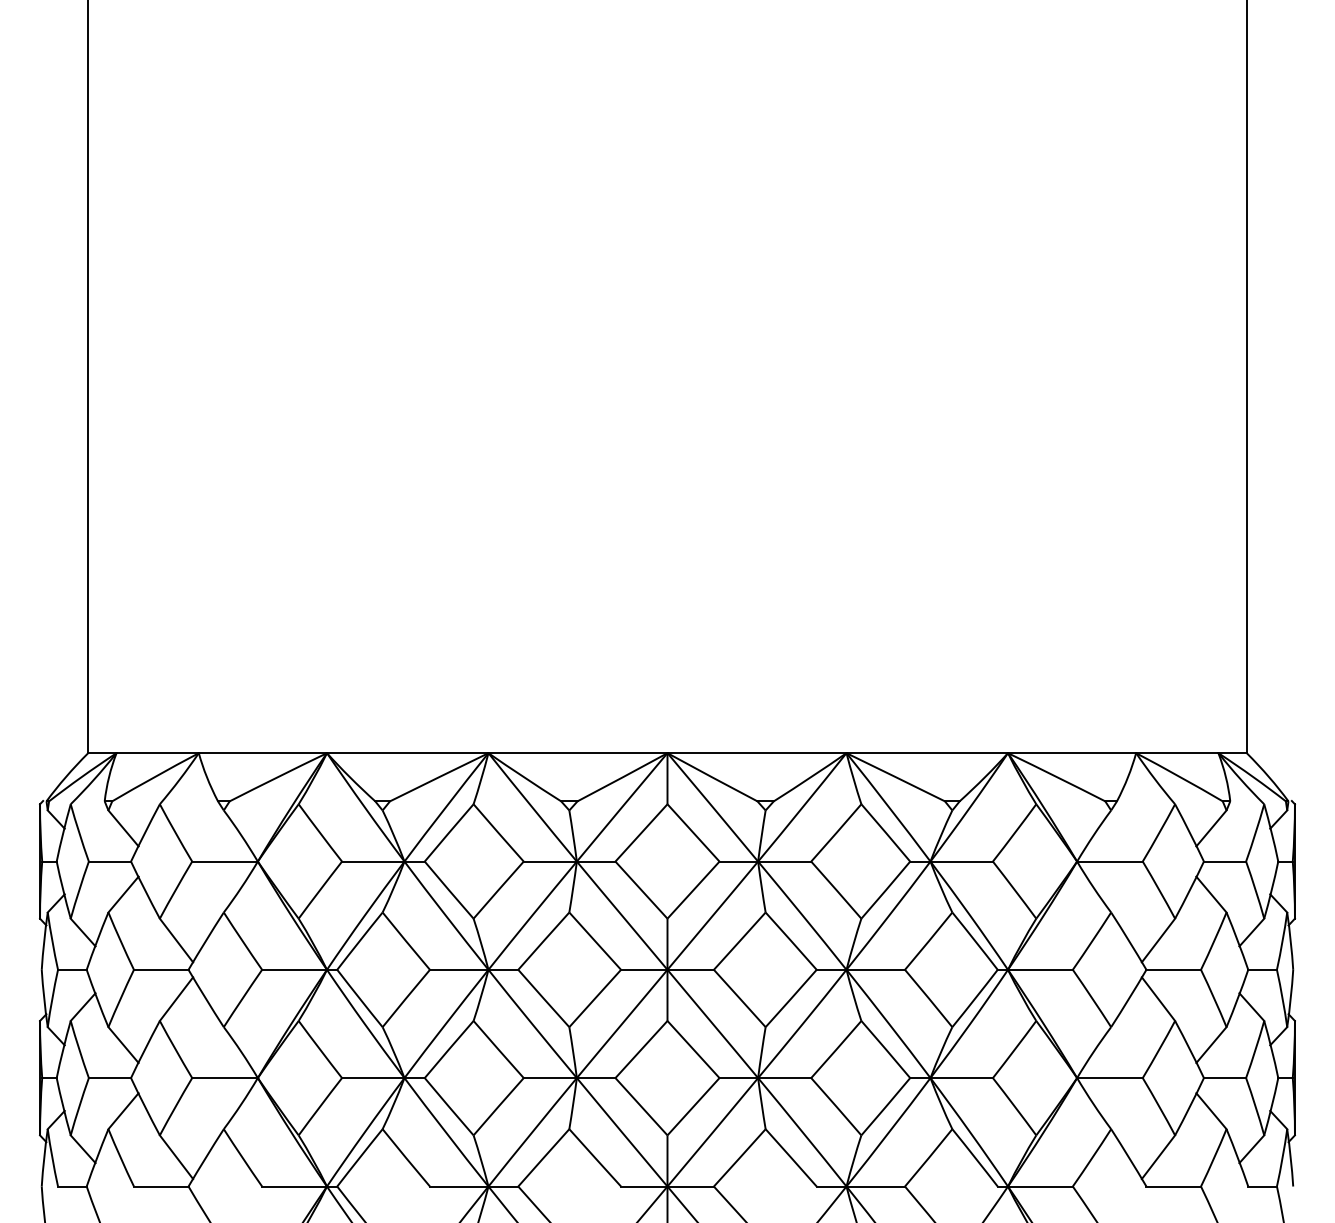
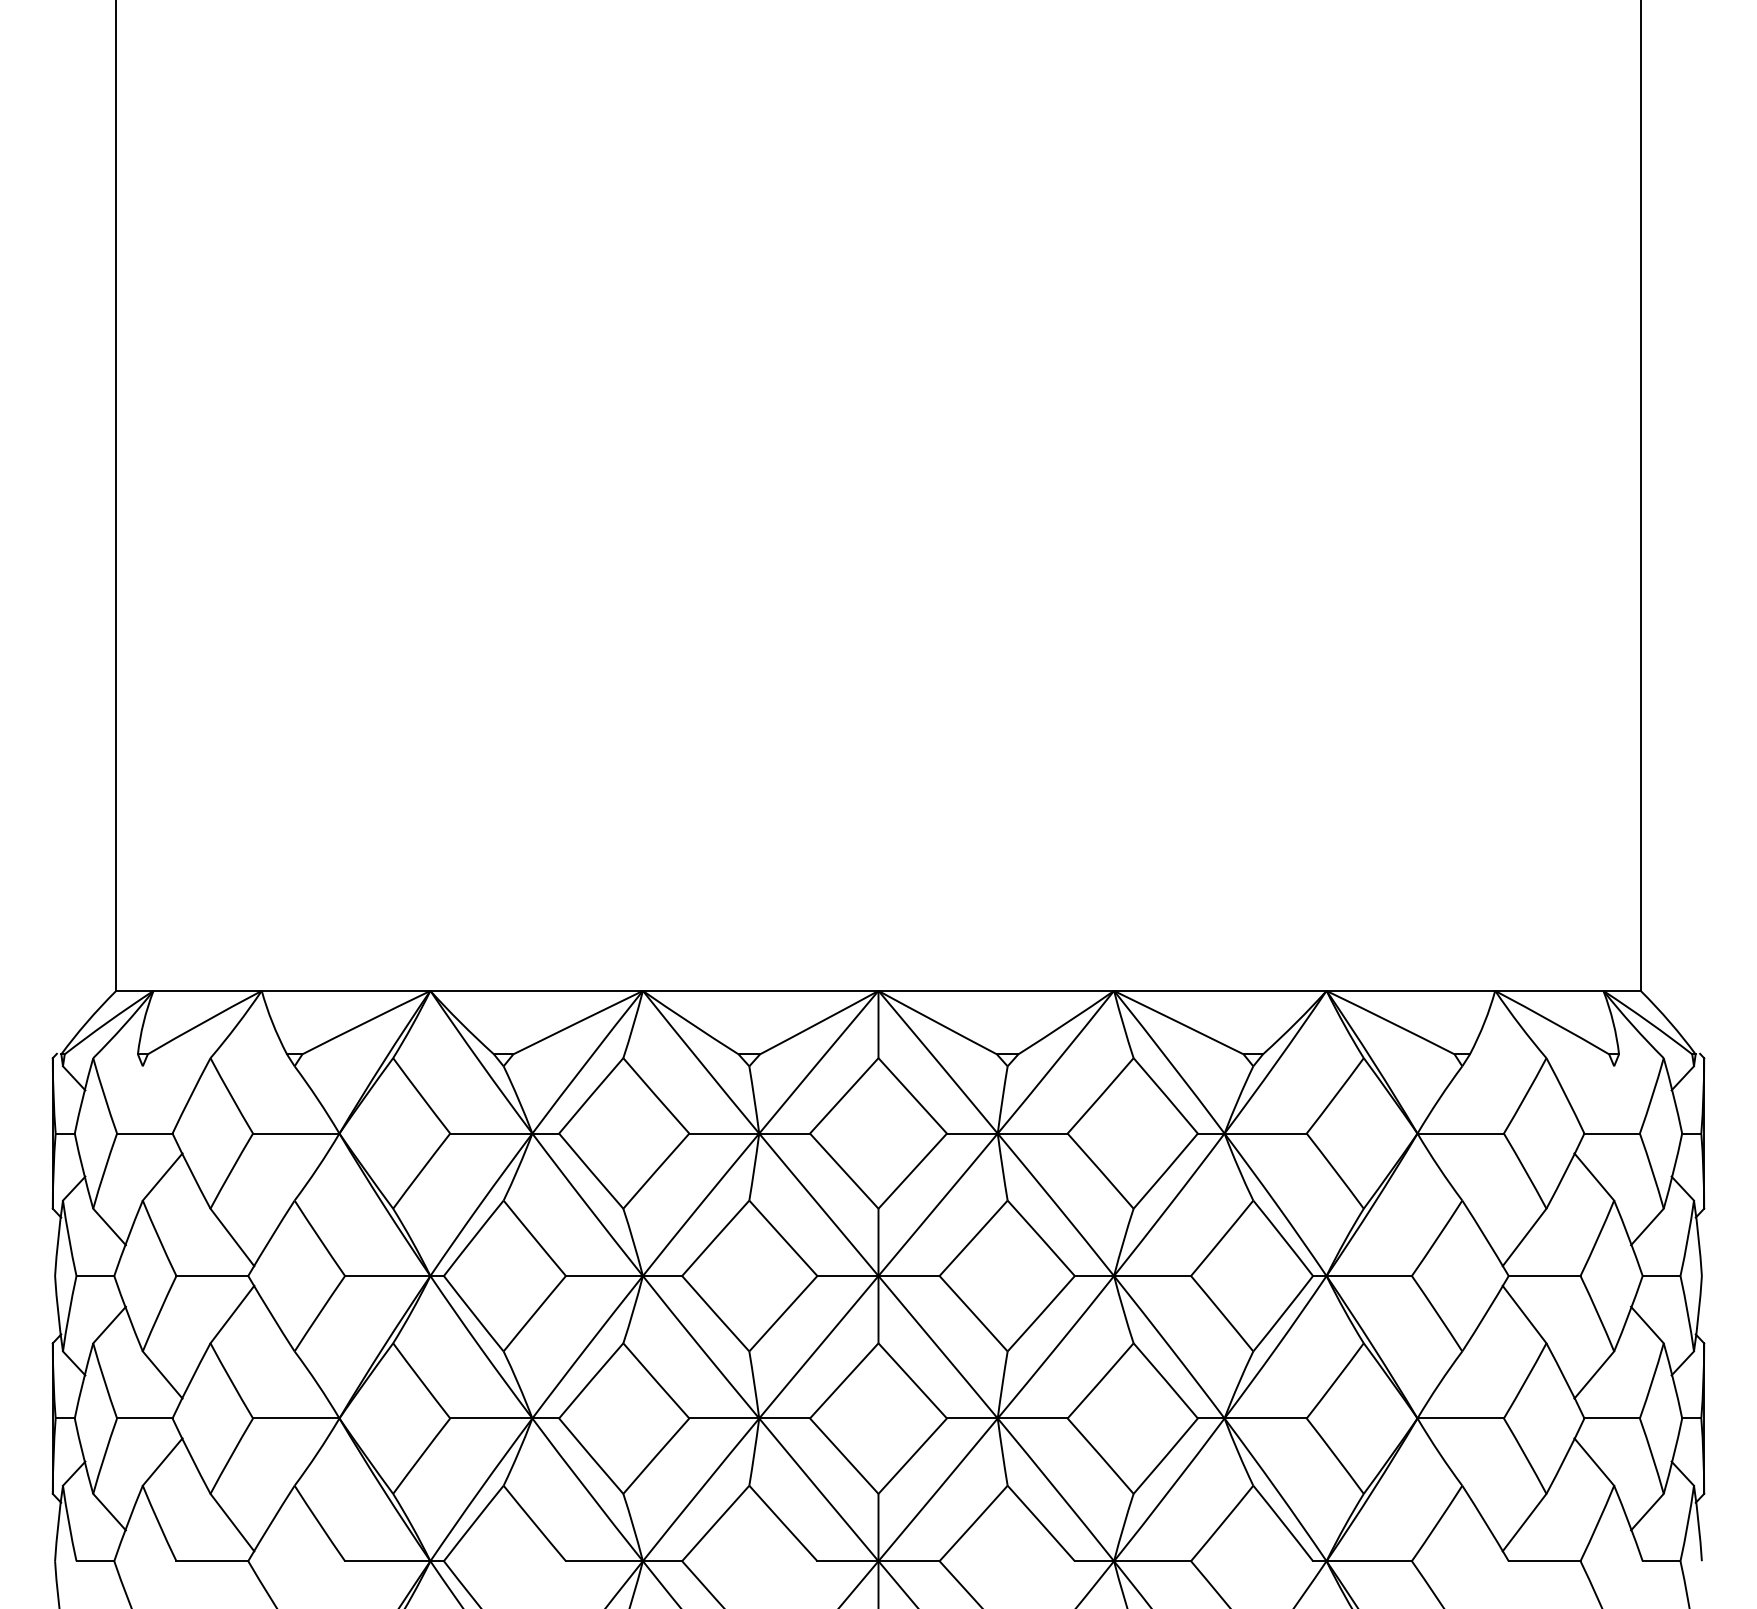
line: (123, 828) -> (162, 1090), removed
line: (1211, 828) -> (1594, 1090), removed

